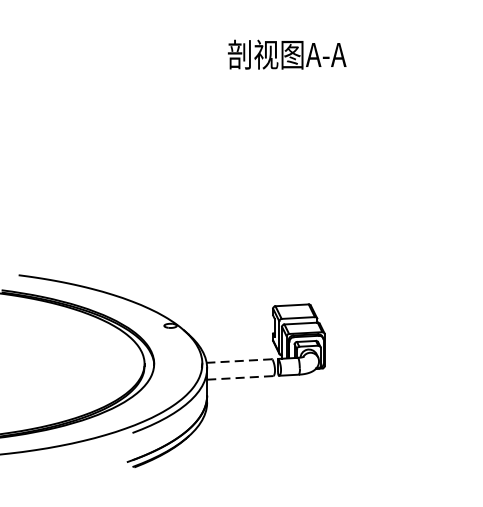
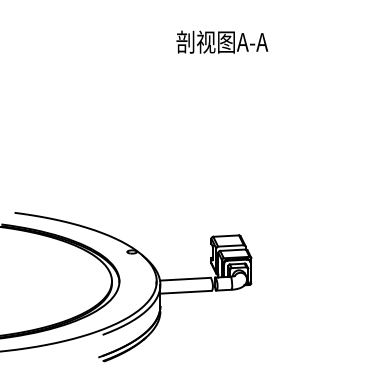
line: (238, 361) -> (184, 279), dashed -> solid
line: (240, 378) -> (186, 292), dashed -> solid

